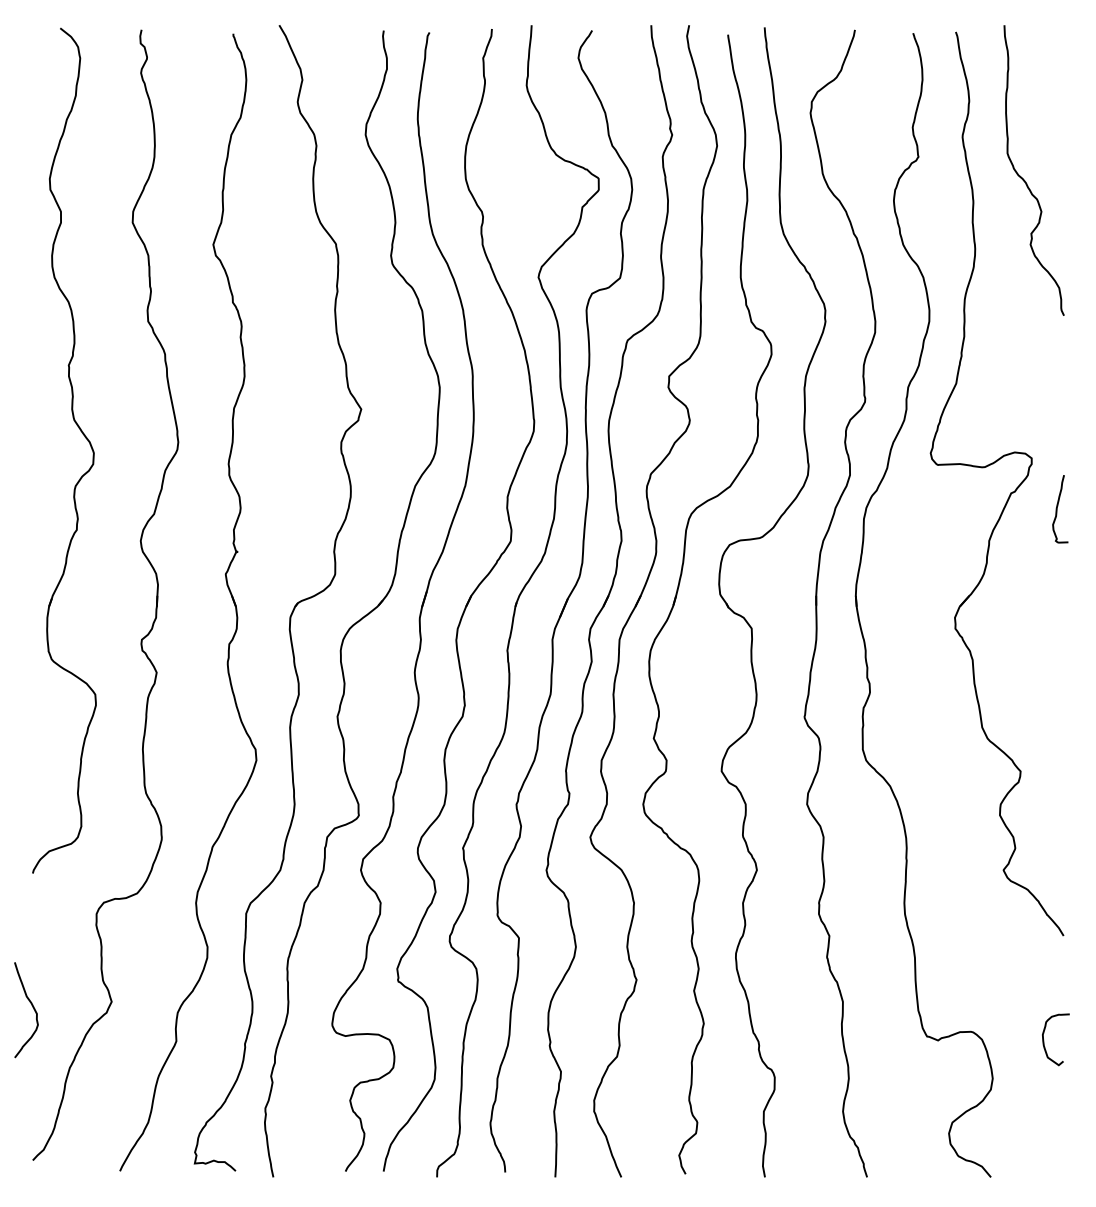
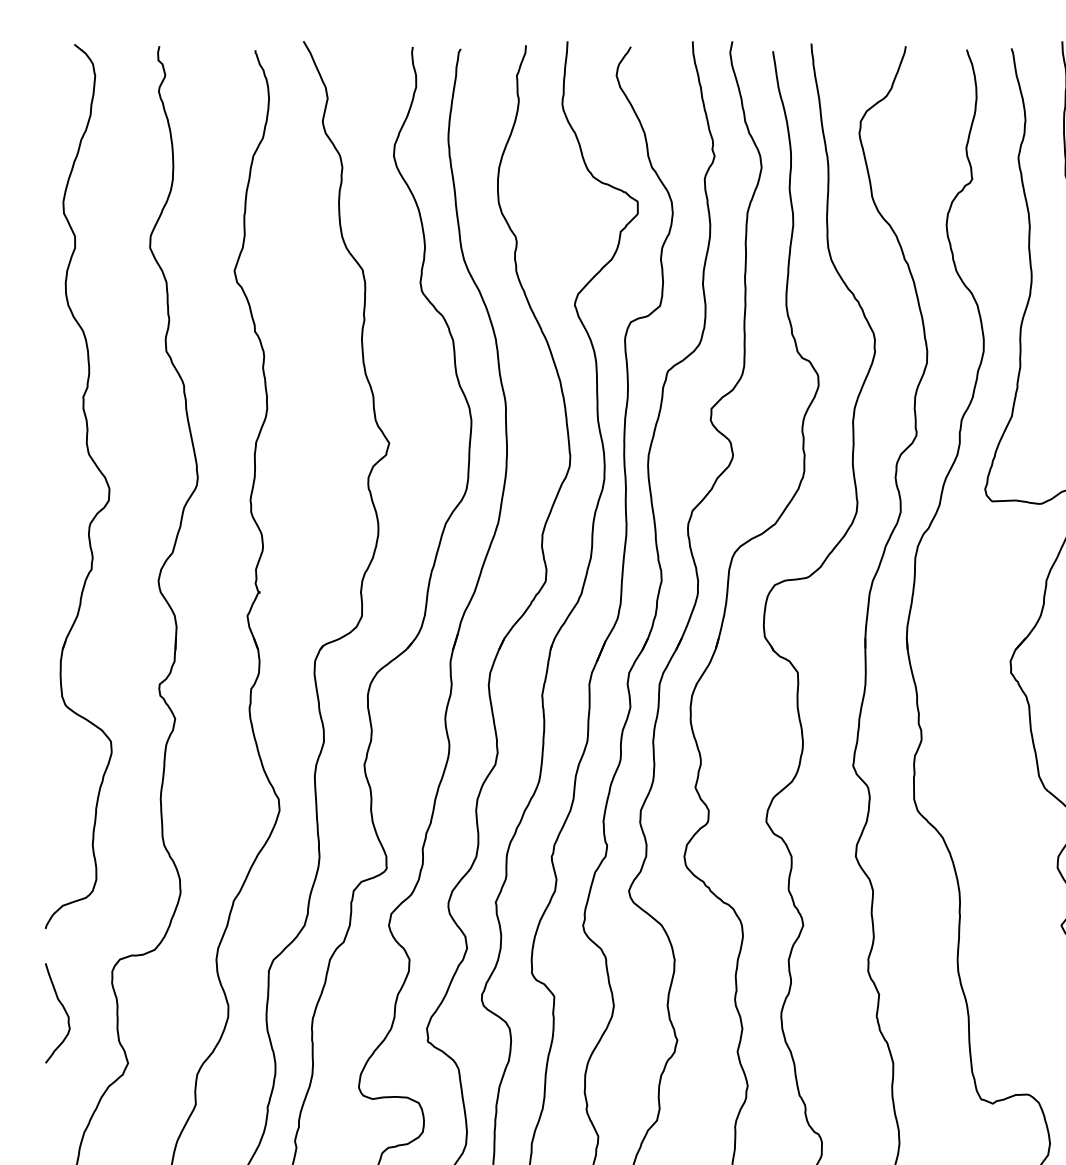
curve: (32, 1007) -> (64, 1010), moved

